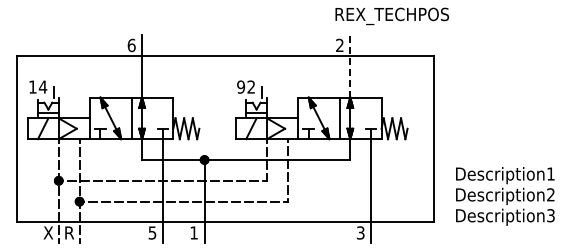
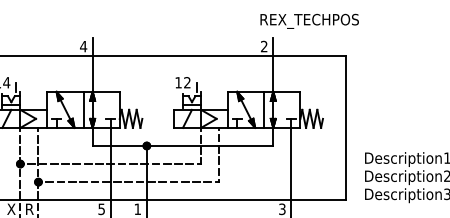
text: (131, 45) -> (83, 46), 6 -> 4
line: (350, 65) -> (273, 63), dashed -> solid
text: (241, 86) -> (178, 82), 92 -> 12

